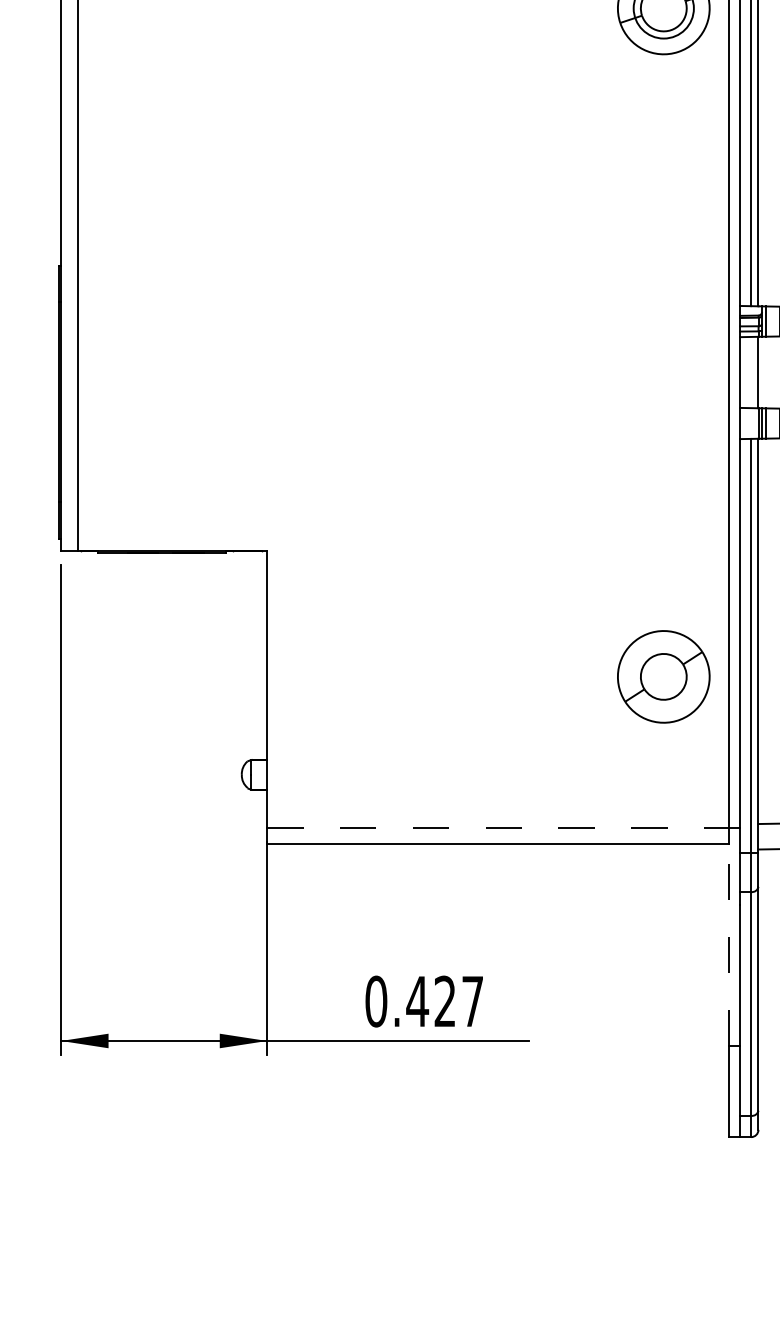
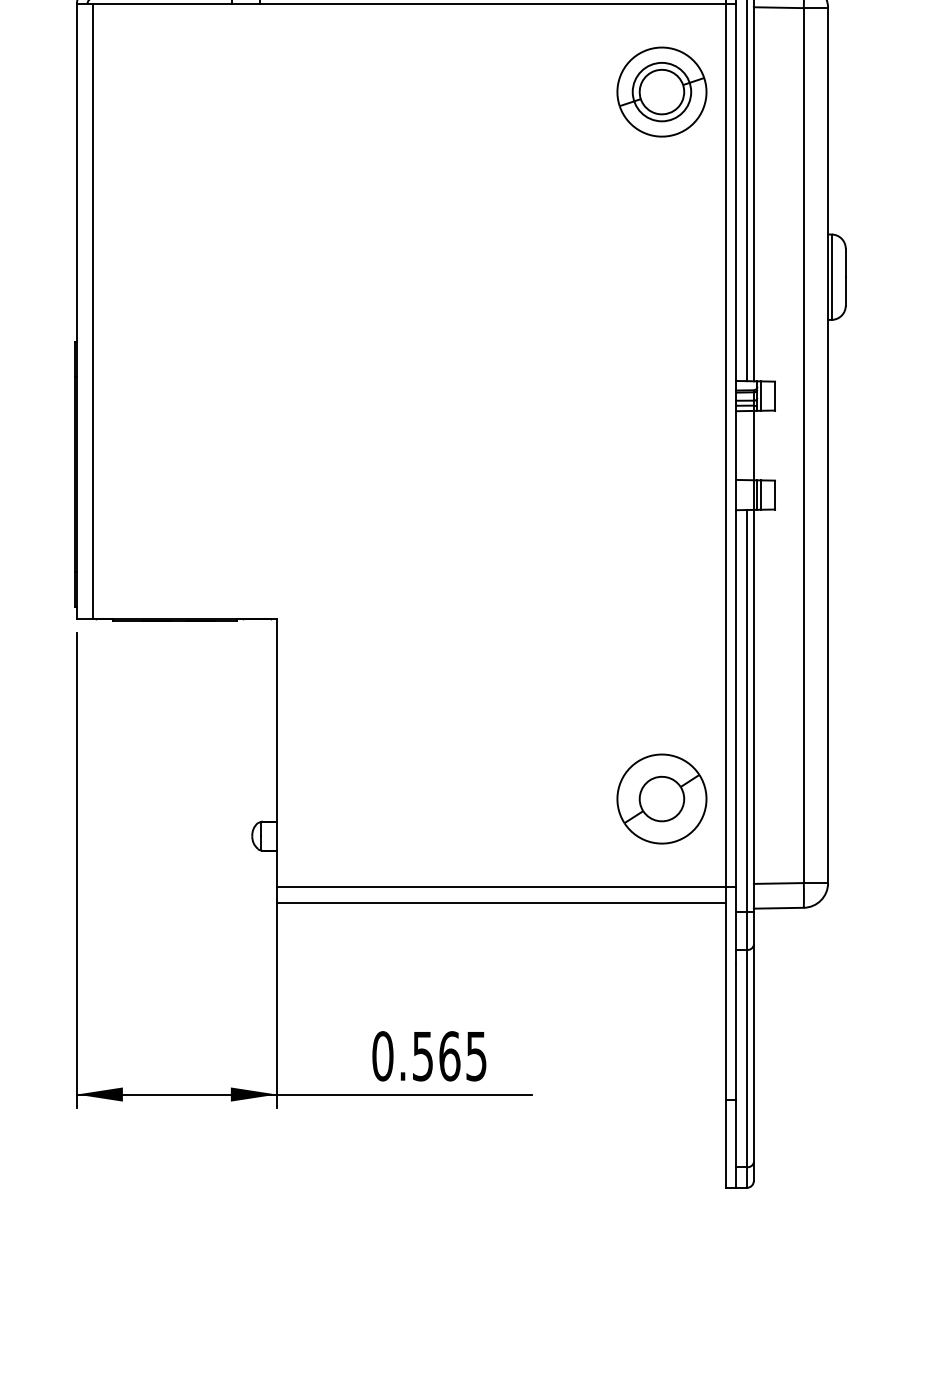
part: (663, 676) -> (661, 798), moved
line: (498, 827) -> (501, 887), dashed -> solid
line: (729, 944) -> (725, 1000), dashed -> solid
text: (443, 1001) -> (448, 1056), 0.427 -> 0.565

